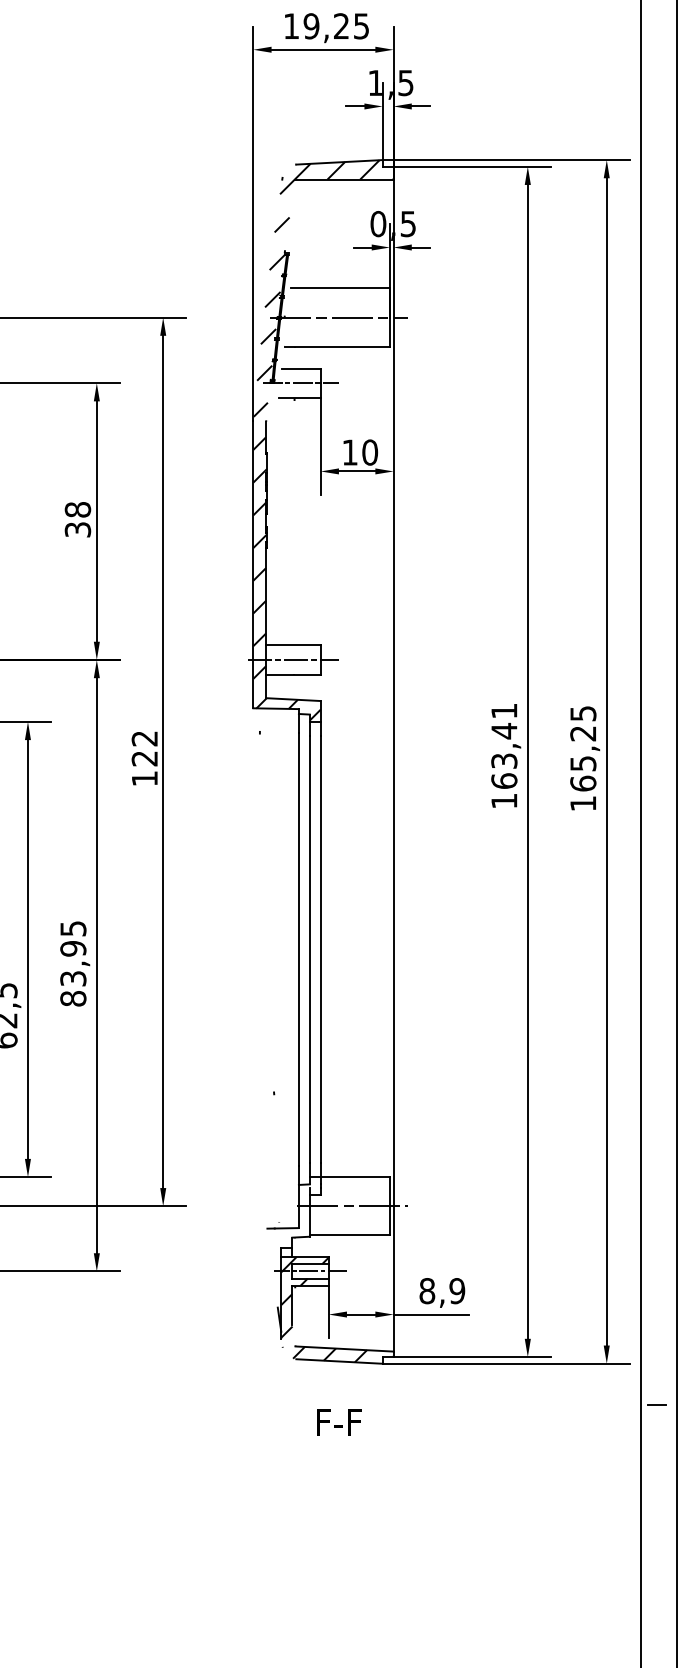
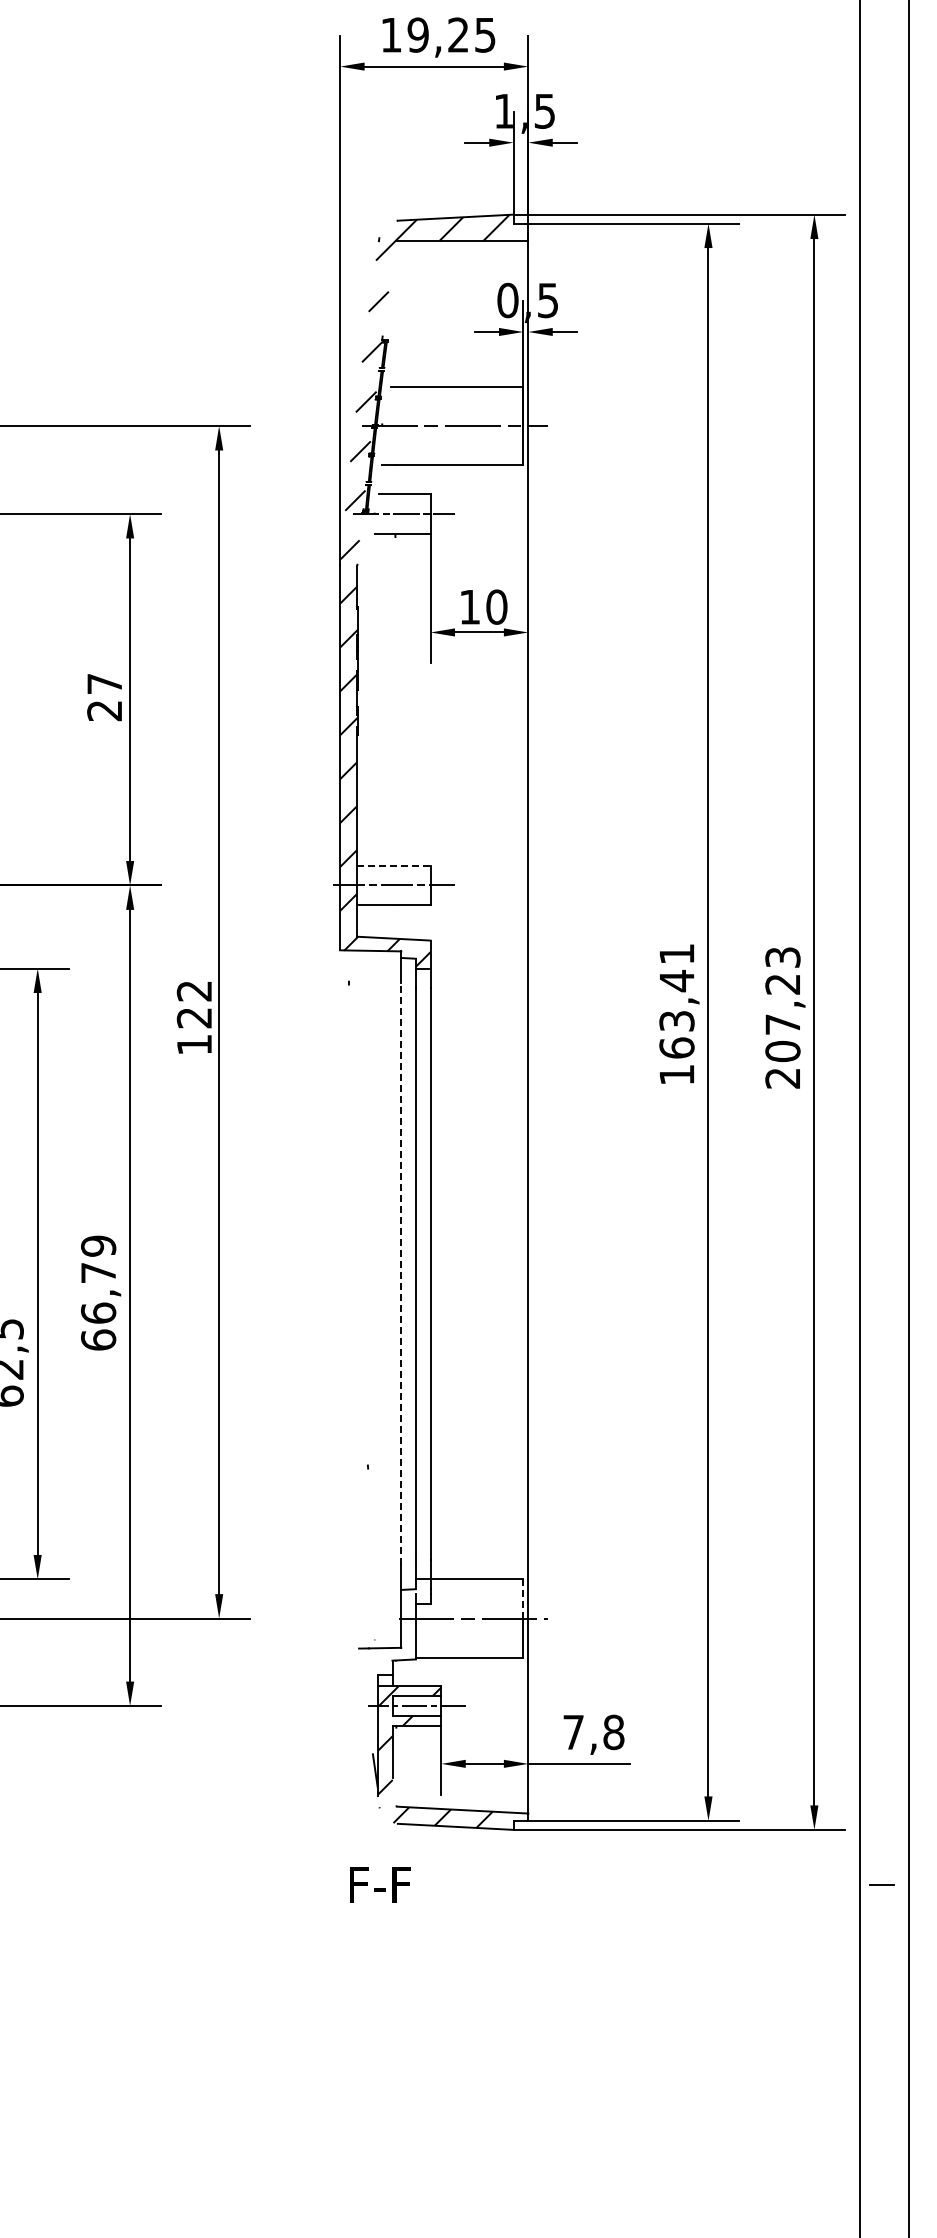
text: (77, 519) -> (104, 697), 38 -> 27
line: (293, 645) -> (393, 865), solid -> dashed
text: (582, 758) -> (782, 1017), 165,25 -> 207,23
line: (299, 949) -> (401, 1273), solid -> dashed
text: (73, 963) -> (98, 1292), 83,95 -> 66,79
line: (389, 1191) -> (523, 1598), solid -> dashed
text: (442, 1291) -> (593, 1732), 8,9 -> 7,8
text: (339, 1422) -> (380, 1884), moved

